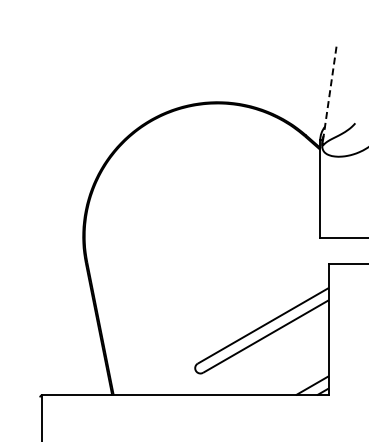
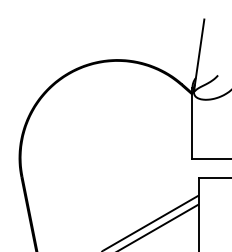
line: (329, 94) -> (199, 54), dashed -> solid

